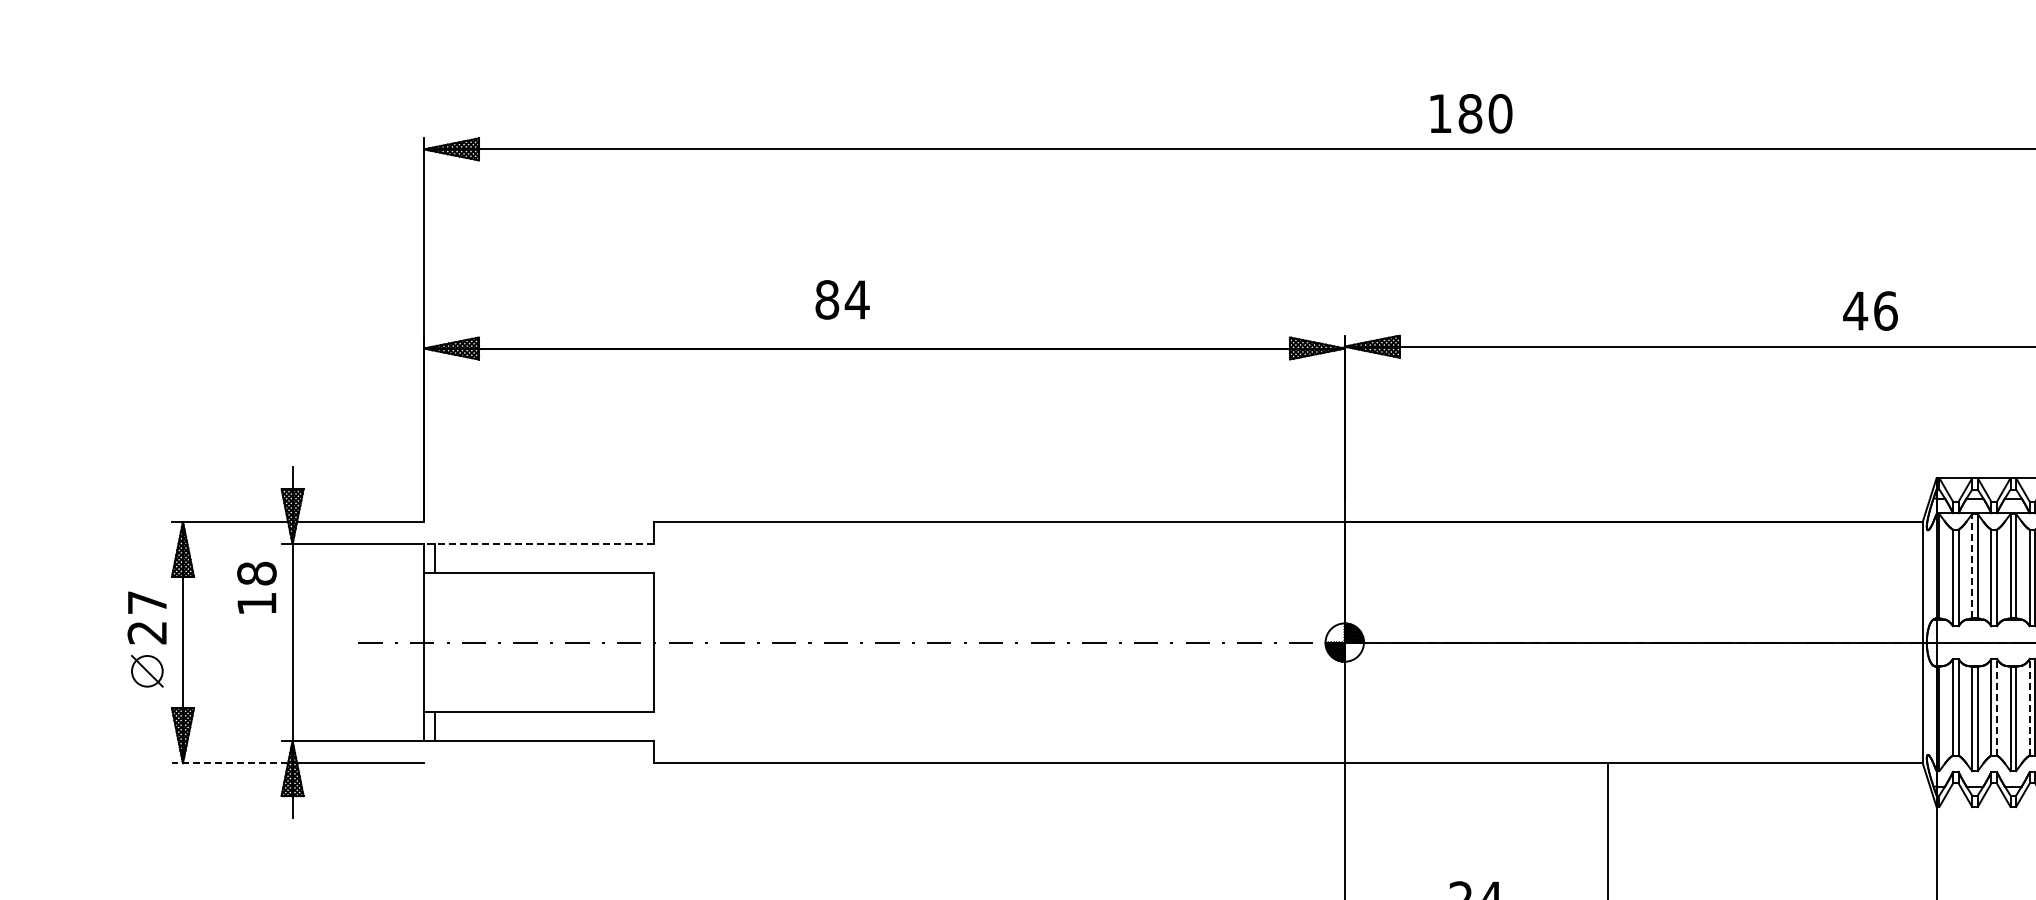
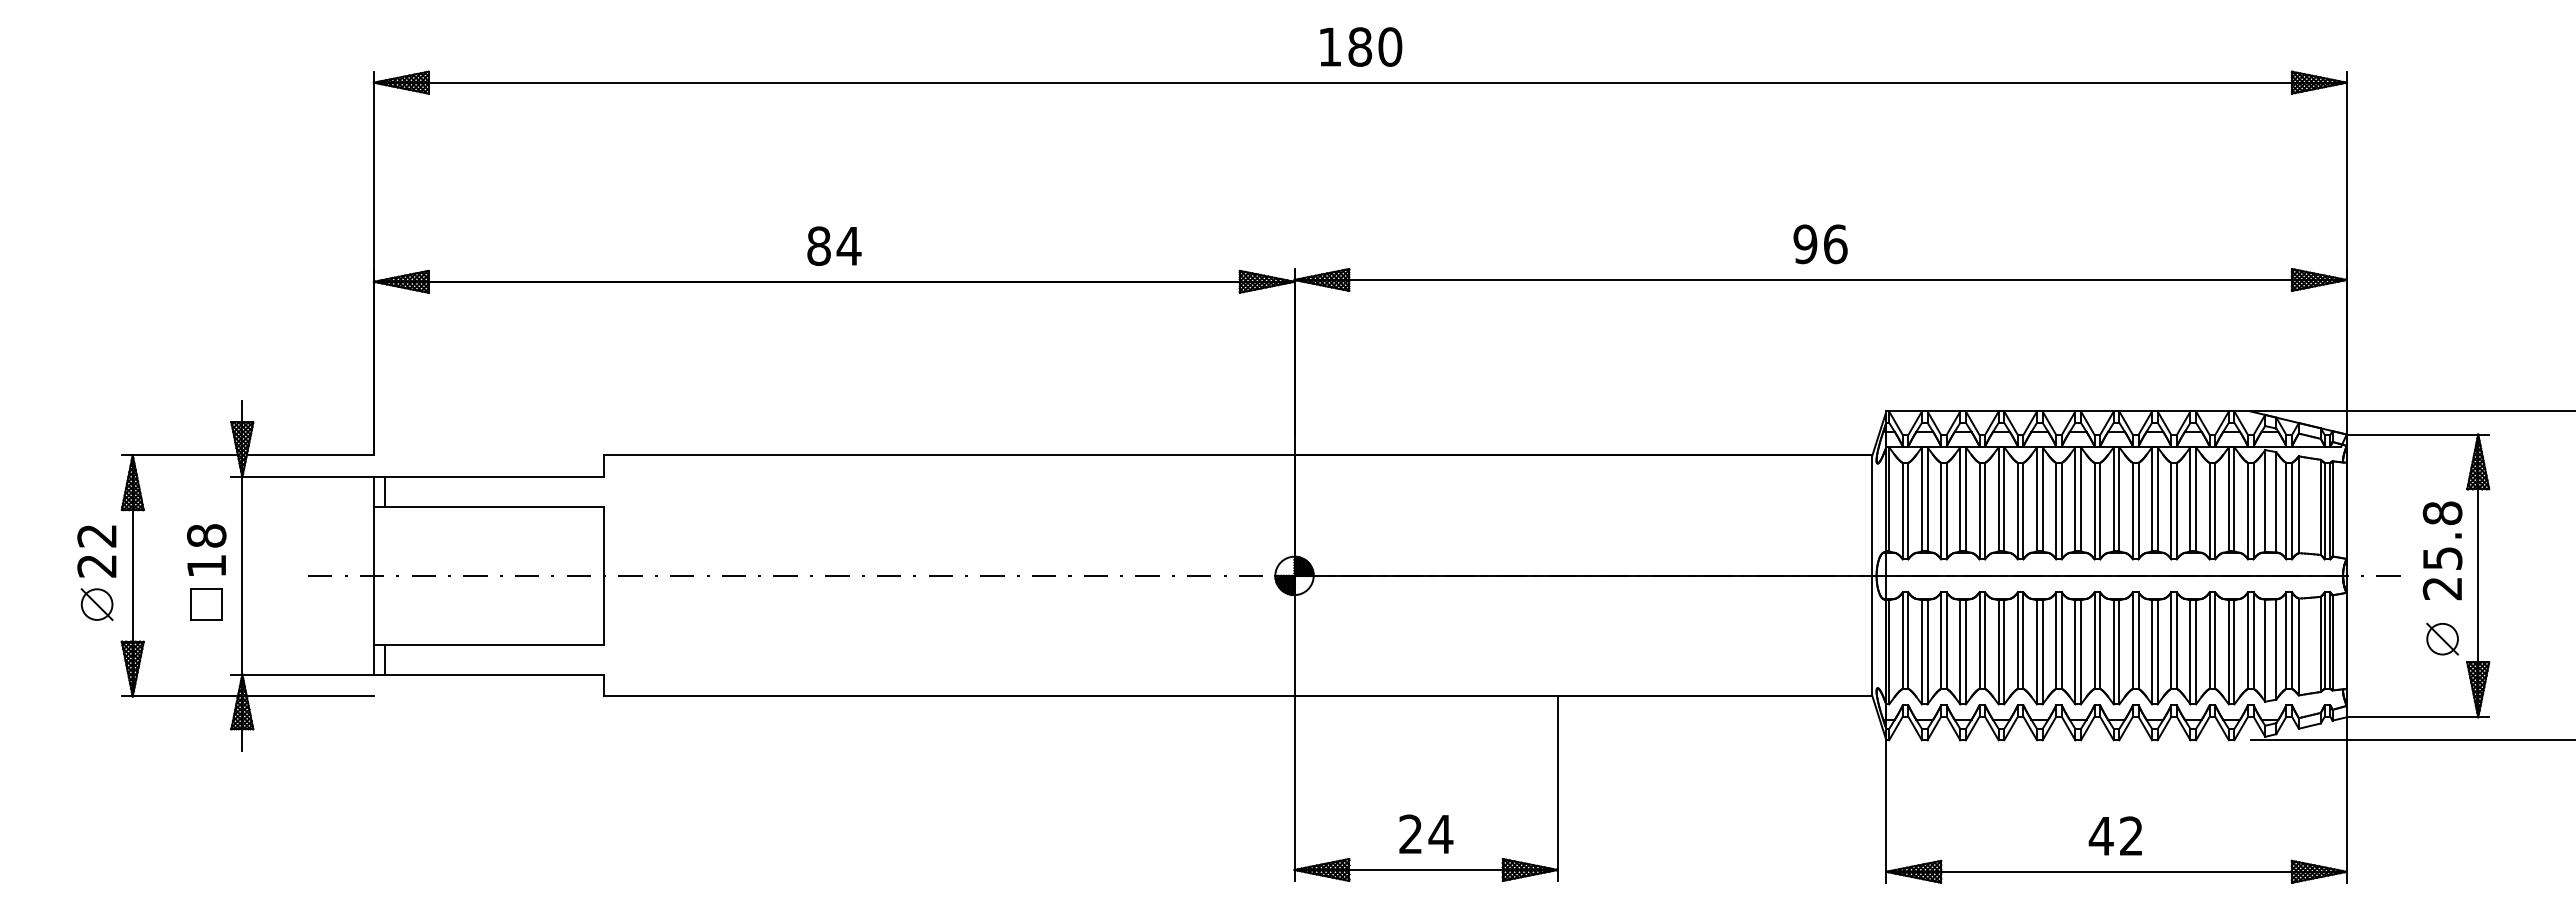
text: (1471, 113) -> (1361, 46), moved
text: (842, 299) -> (834, 245), moved
text: (1854, 311) -> (1804, 244), 46 -> 96
line: (538, 544) -> (488, 477), dashed -> solid
line: (1971, 565) -> (1921, 498), dashed -> solid
text: (256, 587) -> (206, 549), moved
text: (146, 603) -> (96, 536), 27 -> 22
part: (256, 671) -> (206, 604), added
line: (1996, 707) -> (1946, 640), dashed -> solid
line: (2029, 707) -> (1979, 640), dashed -> solid
line: (229, 763) -> (179, 696), dashed -> solid

